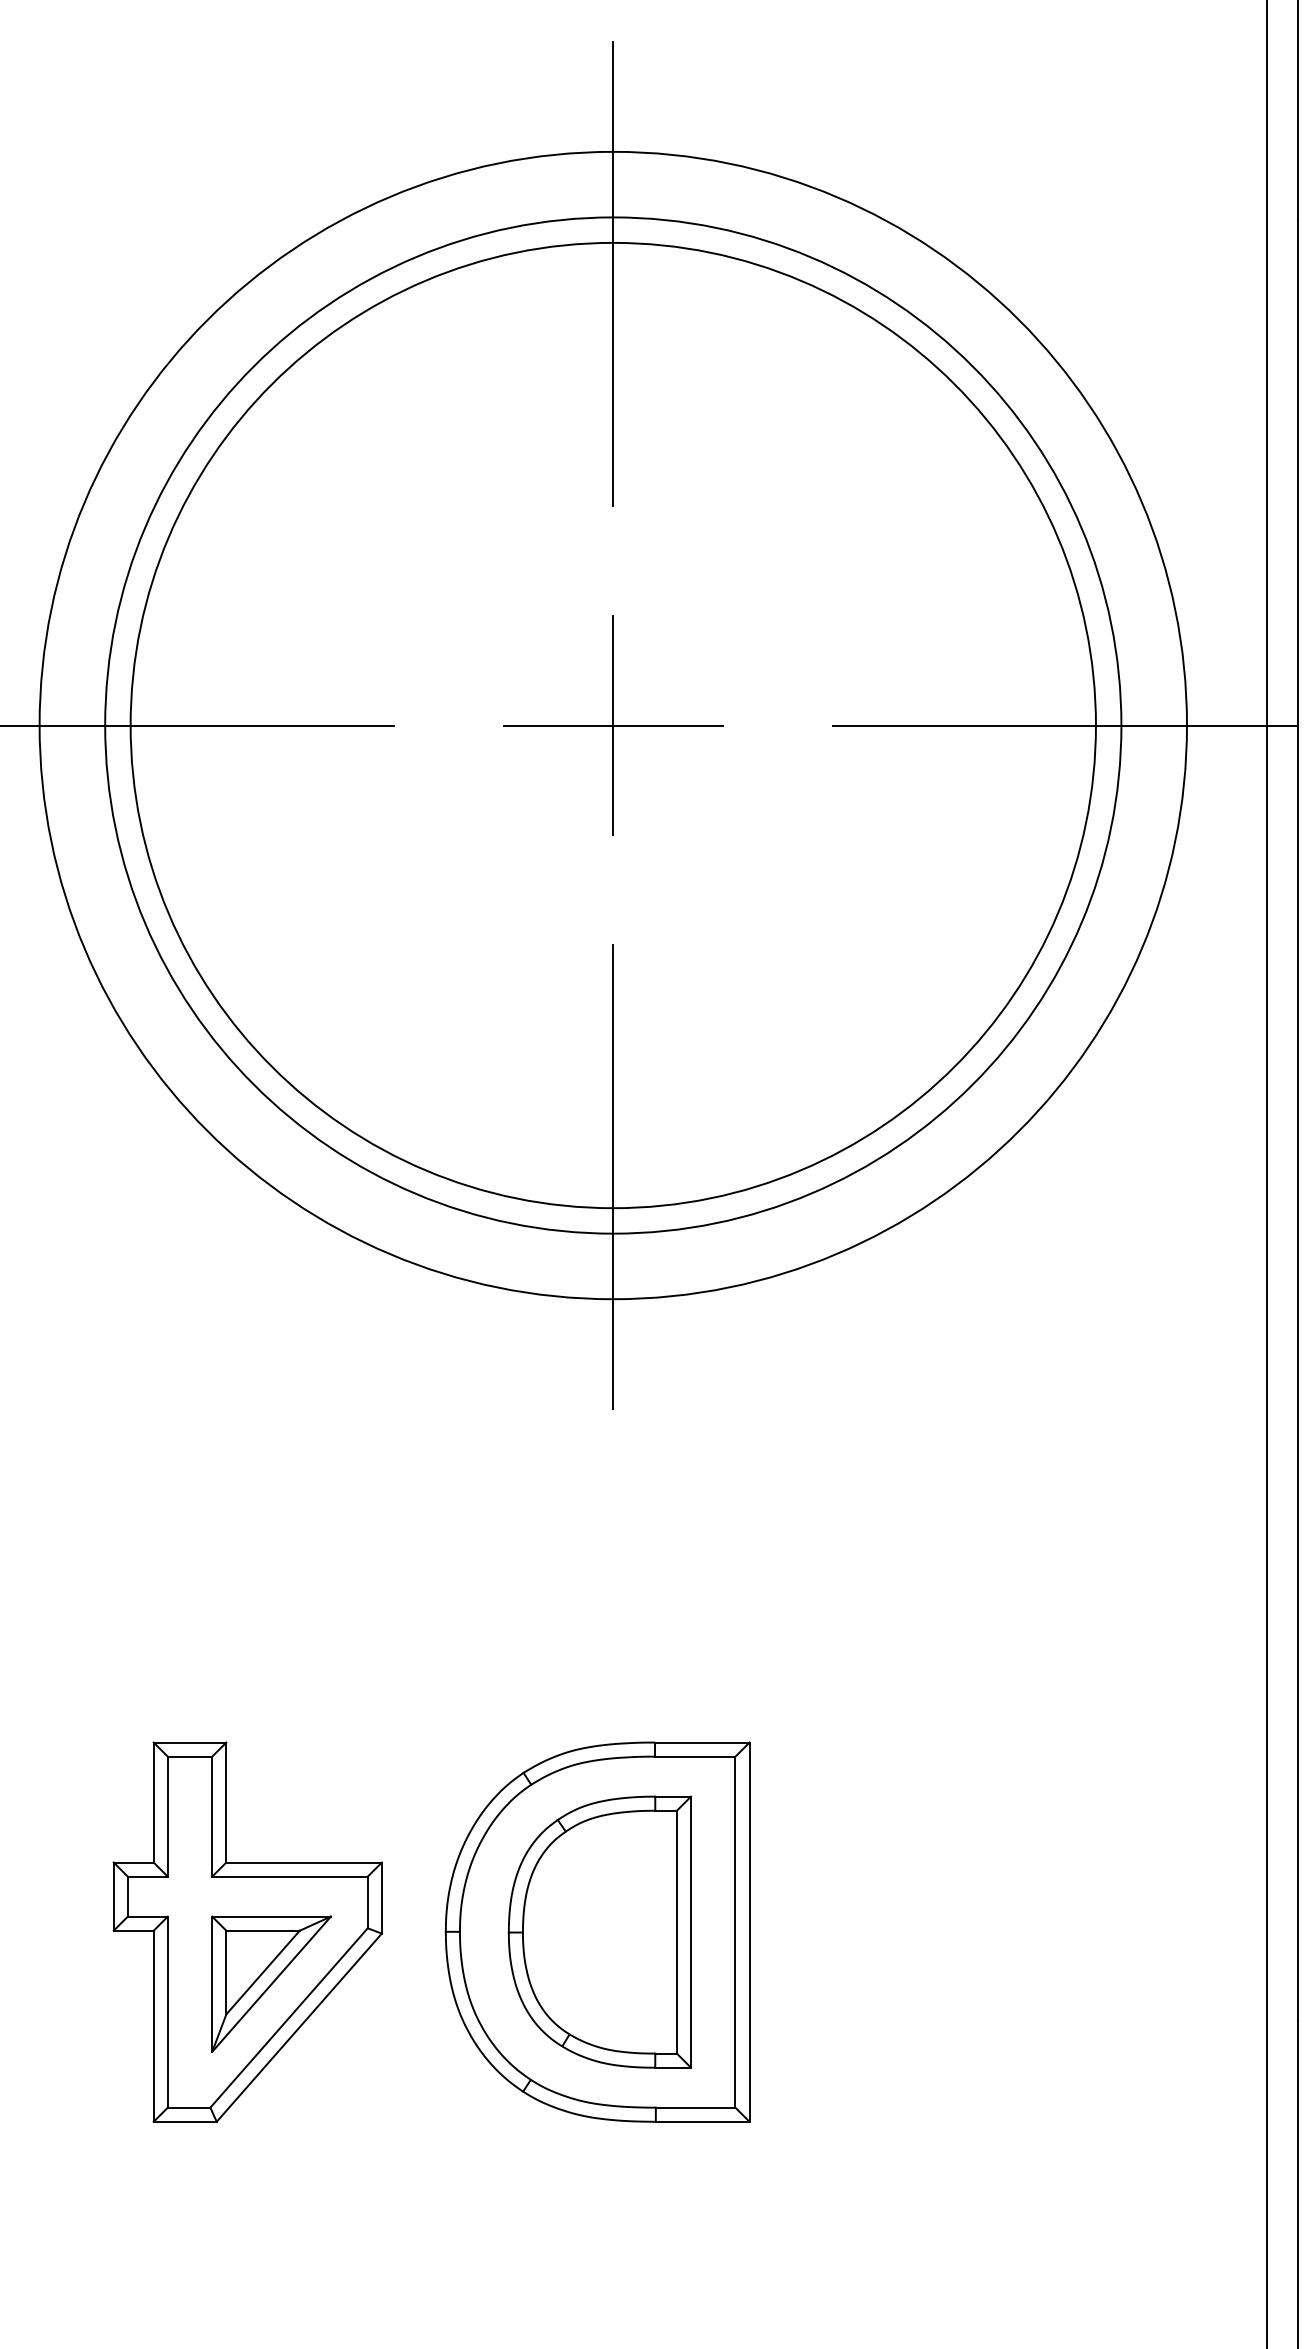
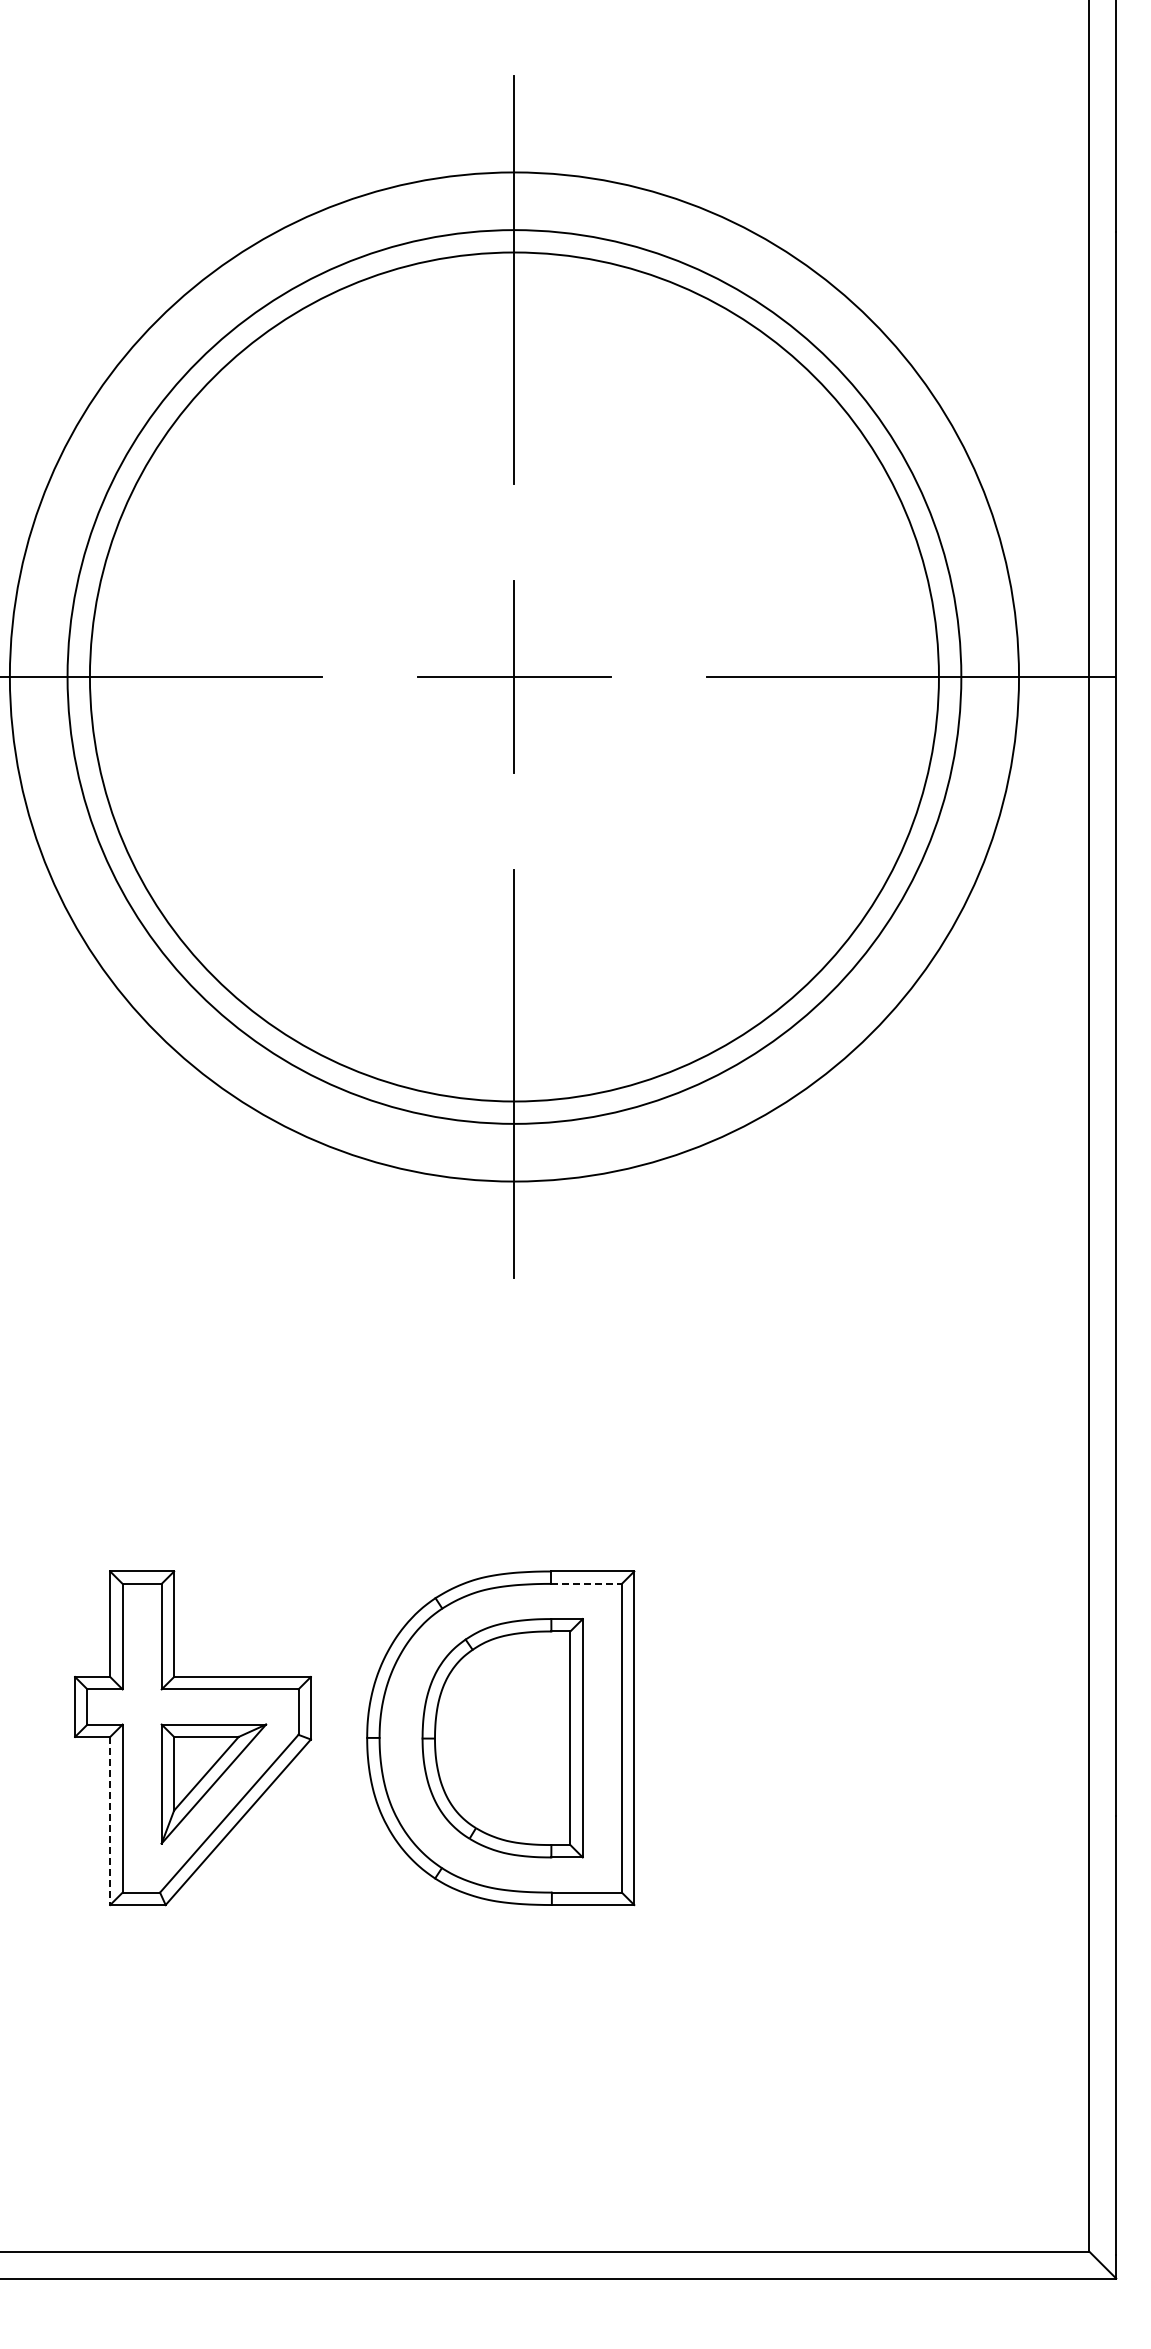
line: (695, 1756) -> (586, 1583), solid -> dashed
line: (154, 2026) -> (110, 1821), solid -> dashed

